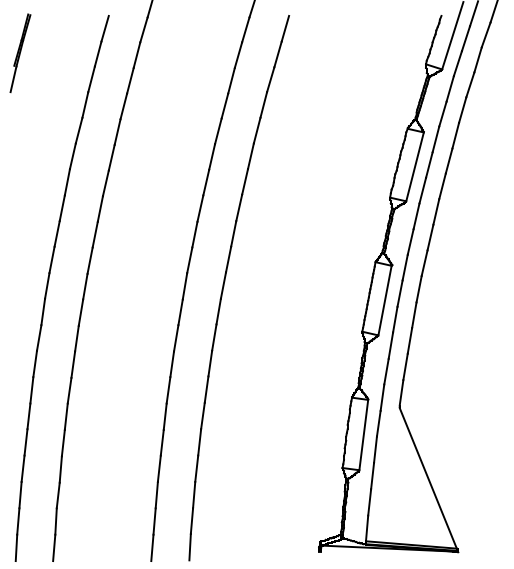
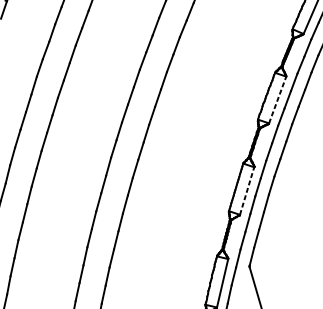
line: (415, 166) -> (278, 99), solid -> dashed
line: (385, 300) -> (247, 191), solid -> dashed

